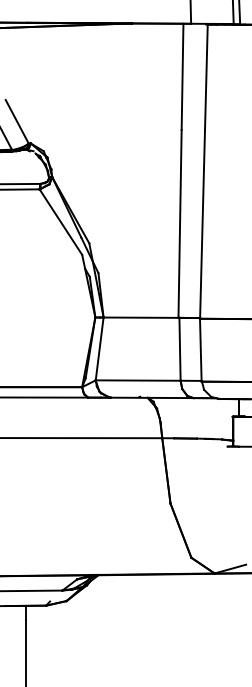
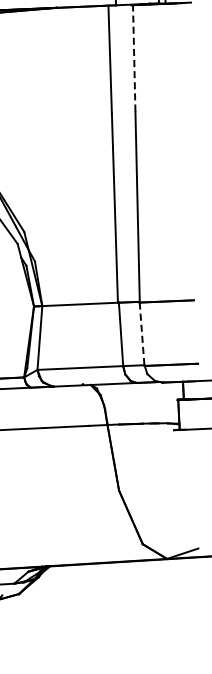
line: (206, 77) -> (134, 58), solid -> dashed
line: (200, 350) -> (141, 334), solid -> dashed

